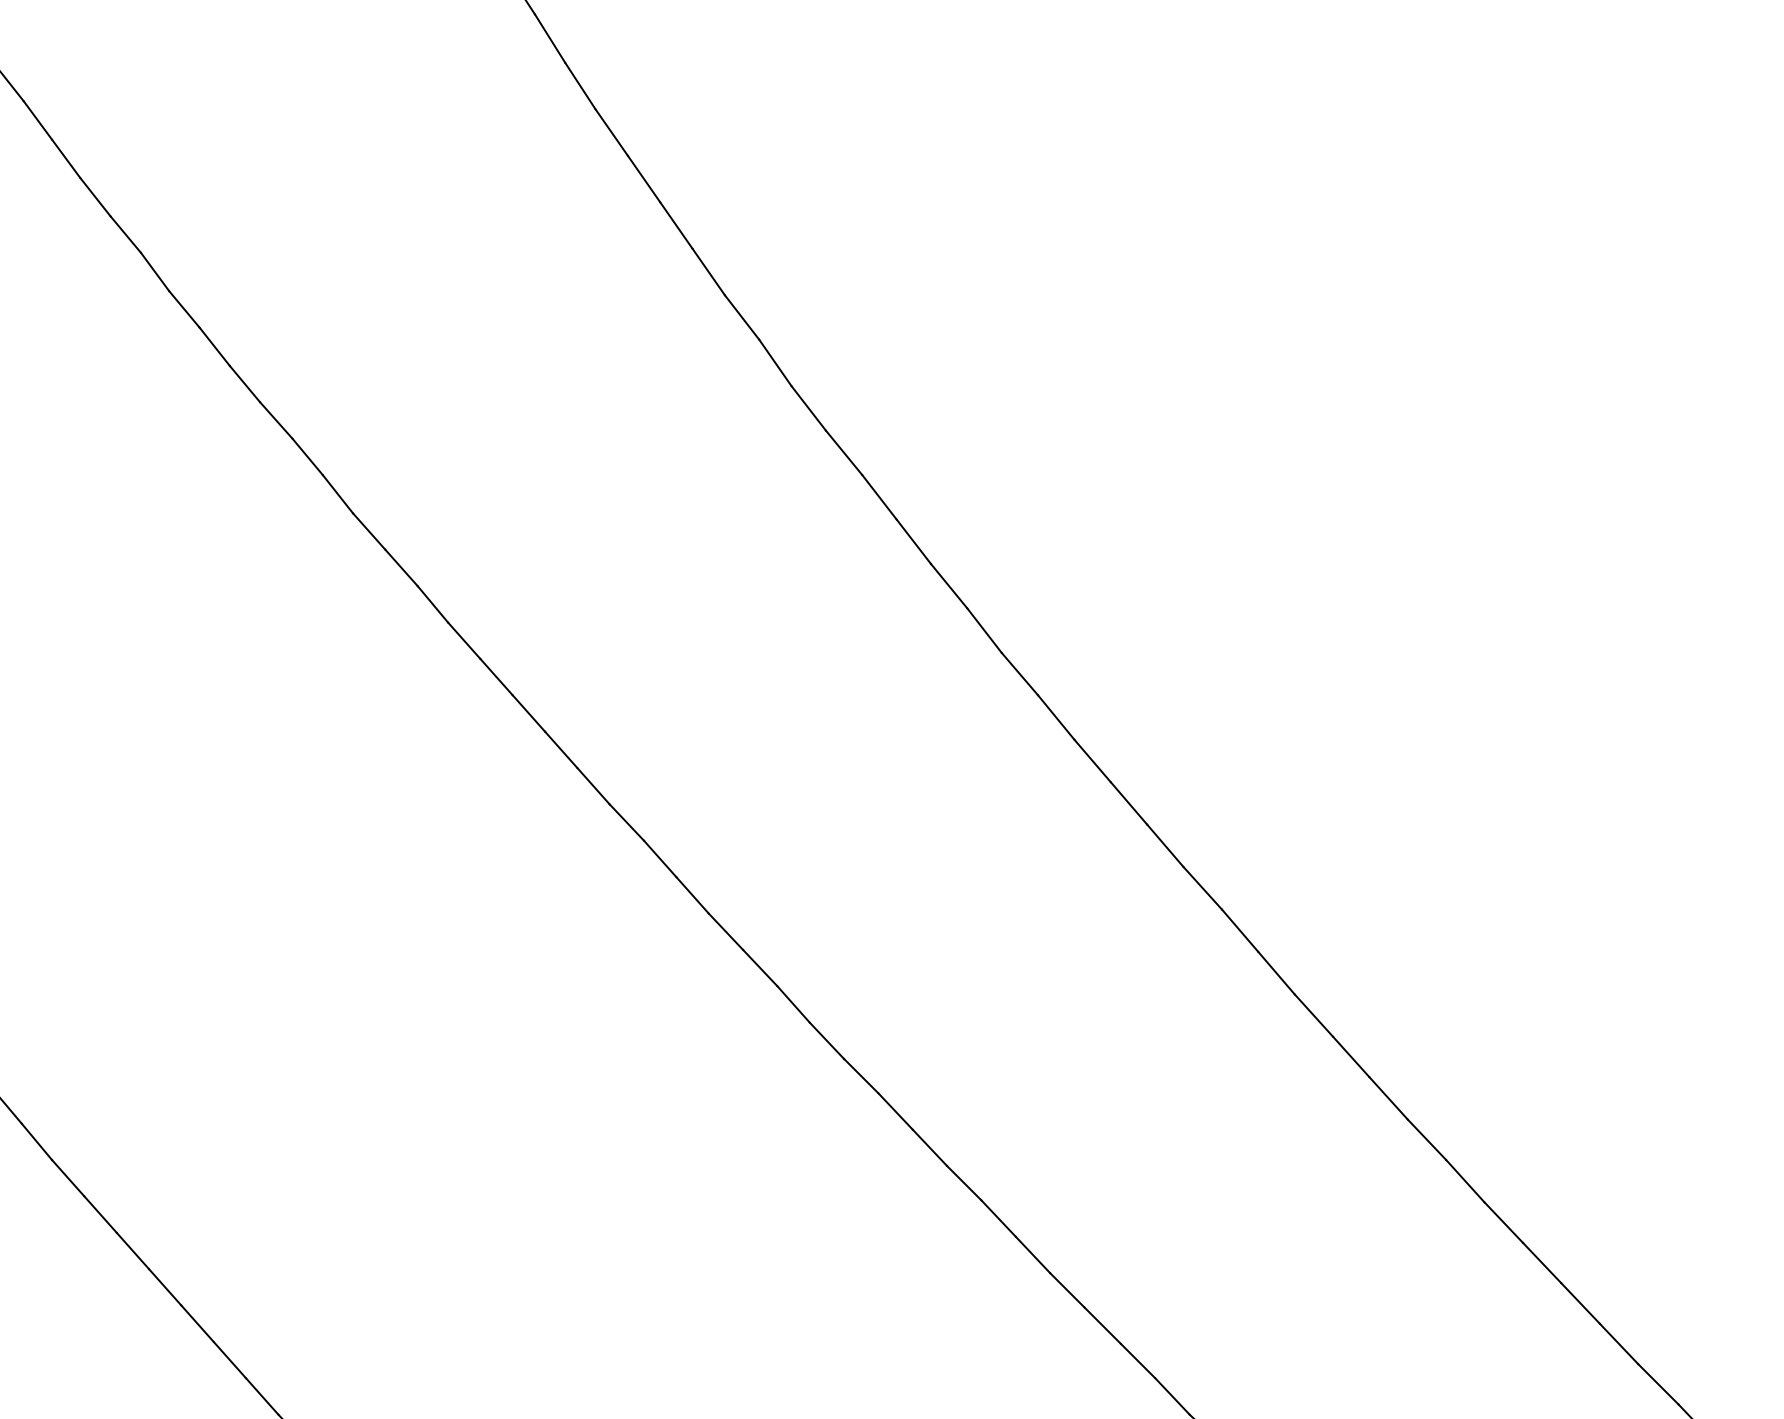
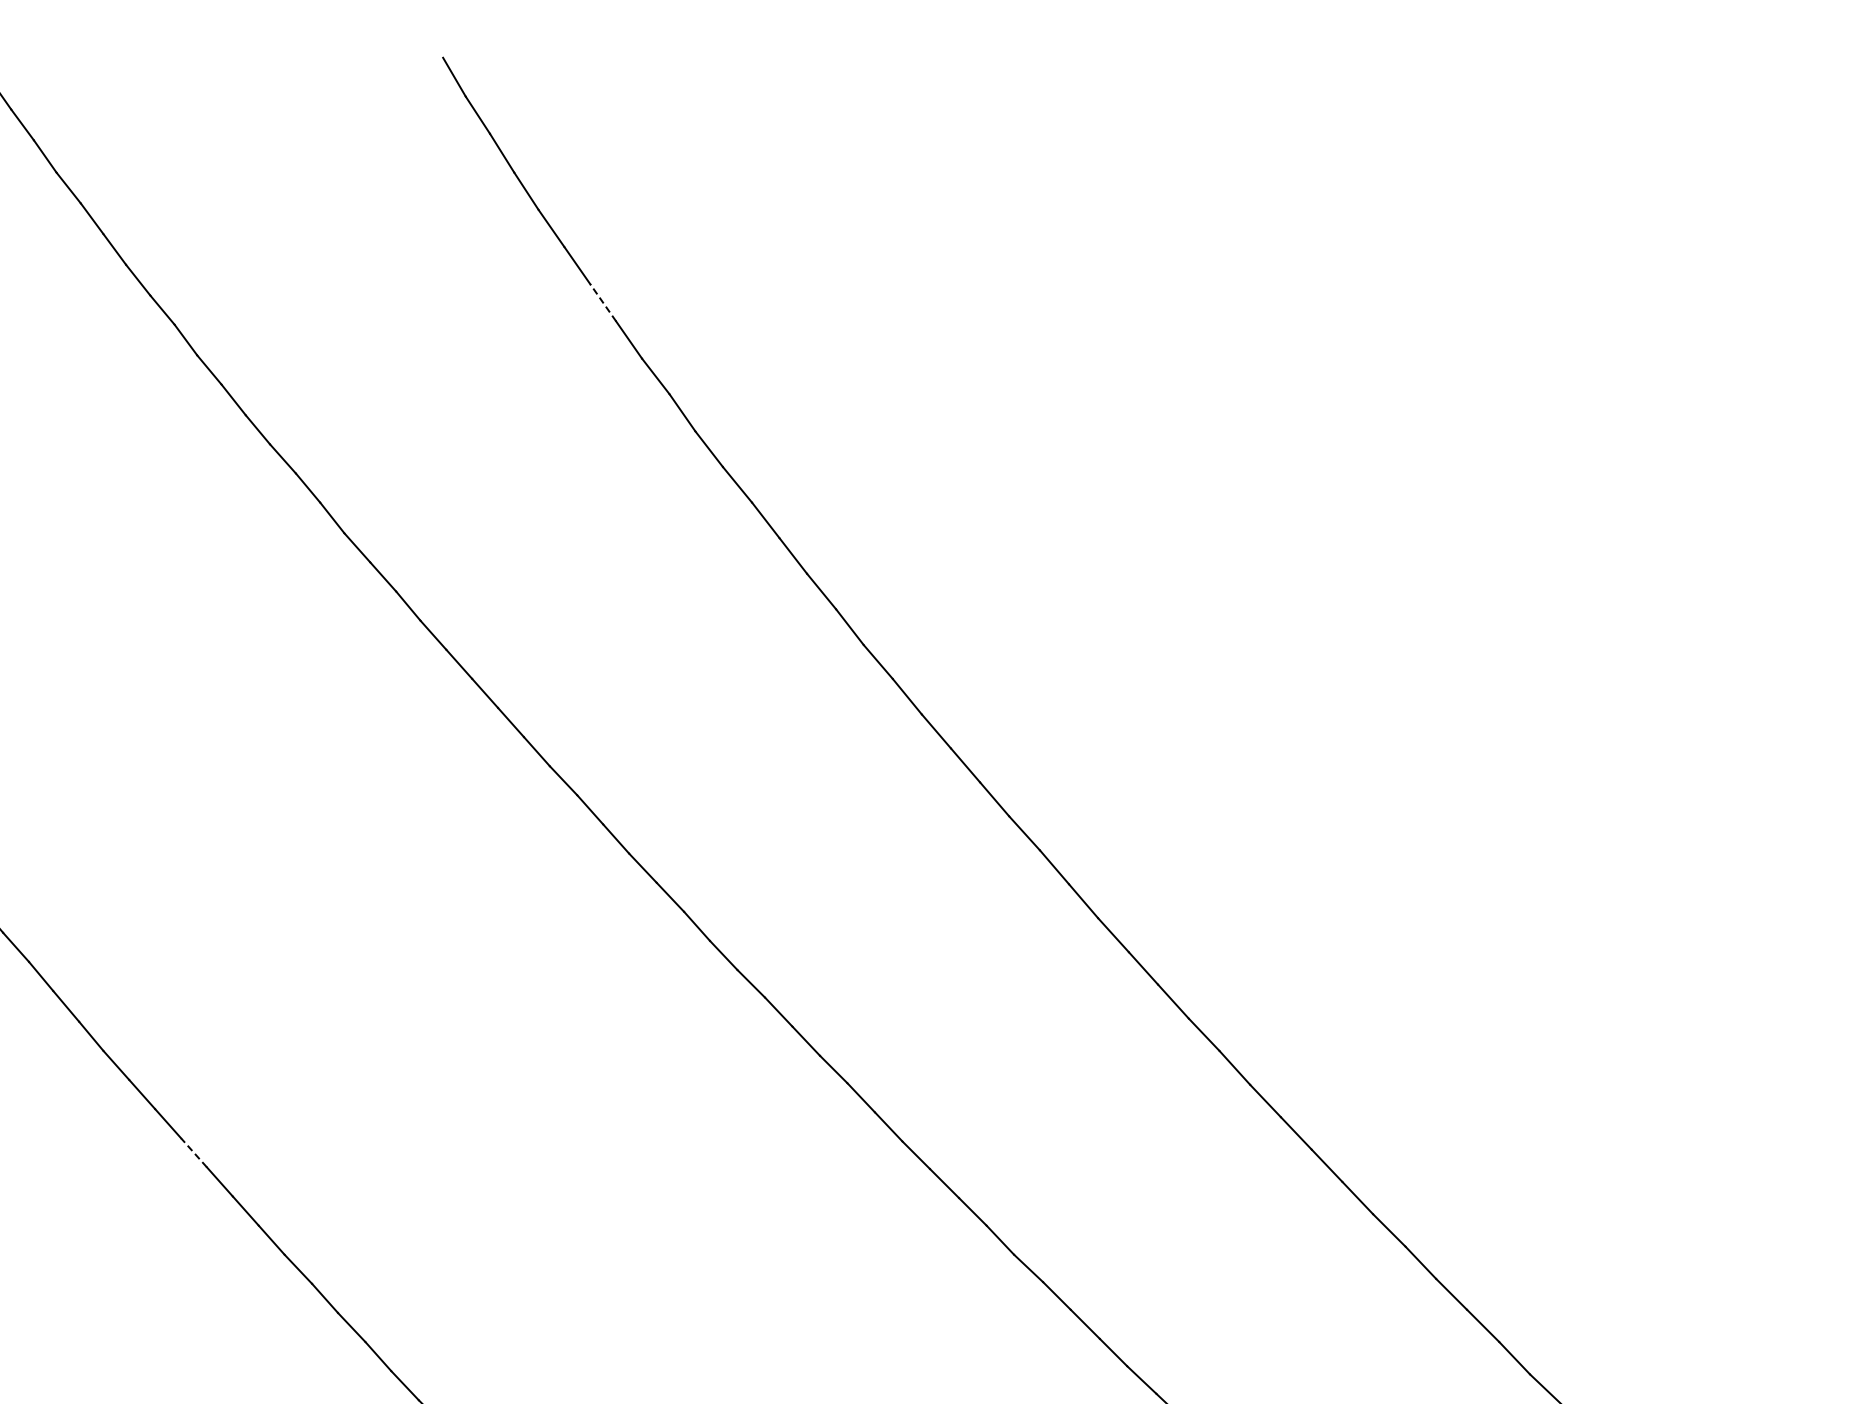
line: (676, 225) -> (603, 302), solid -> dashed
line: (164, 1286) -> (193, 1152), solid -> dashed

